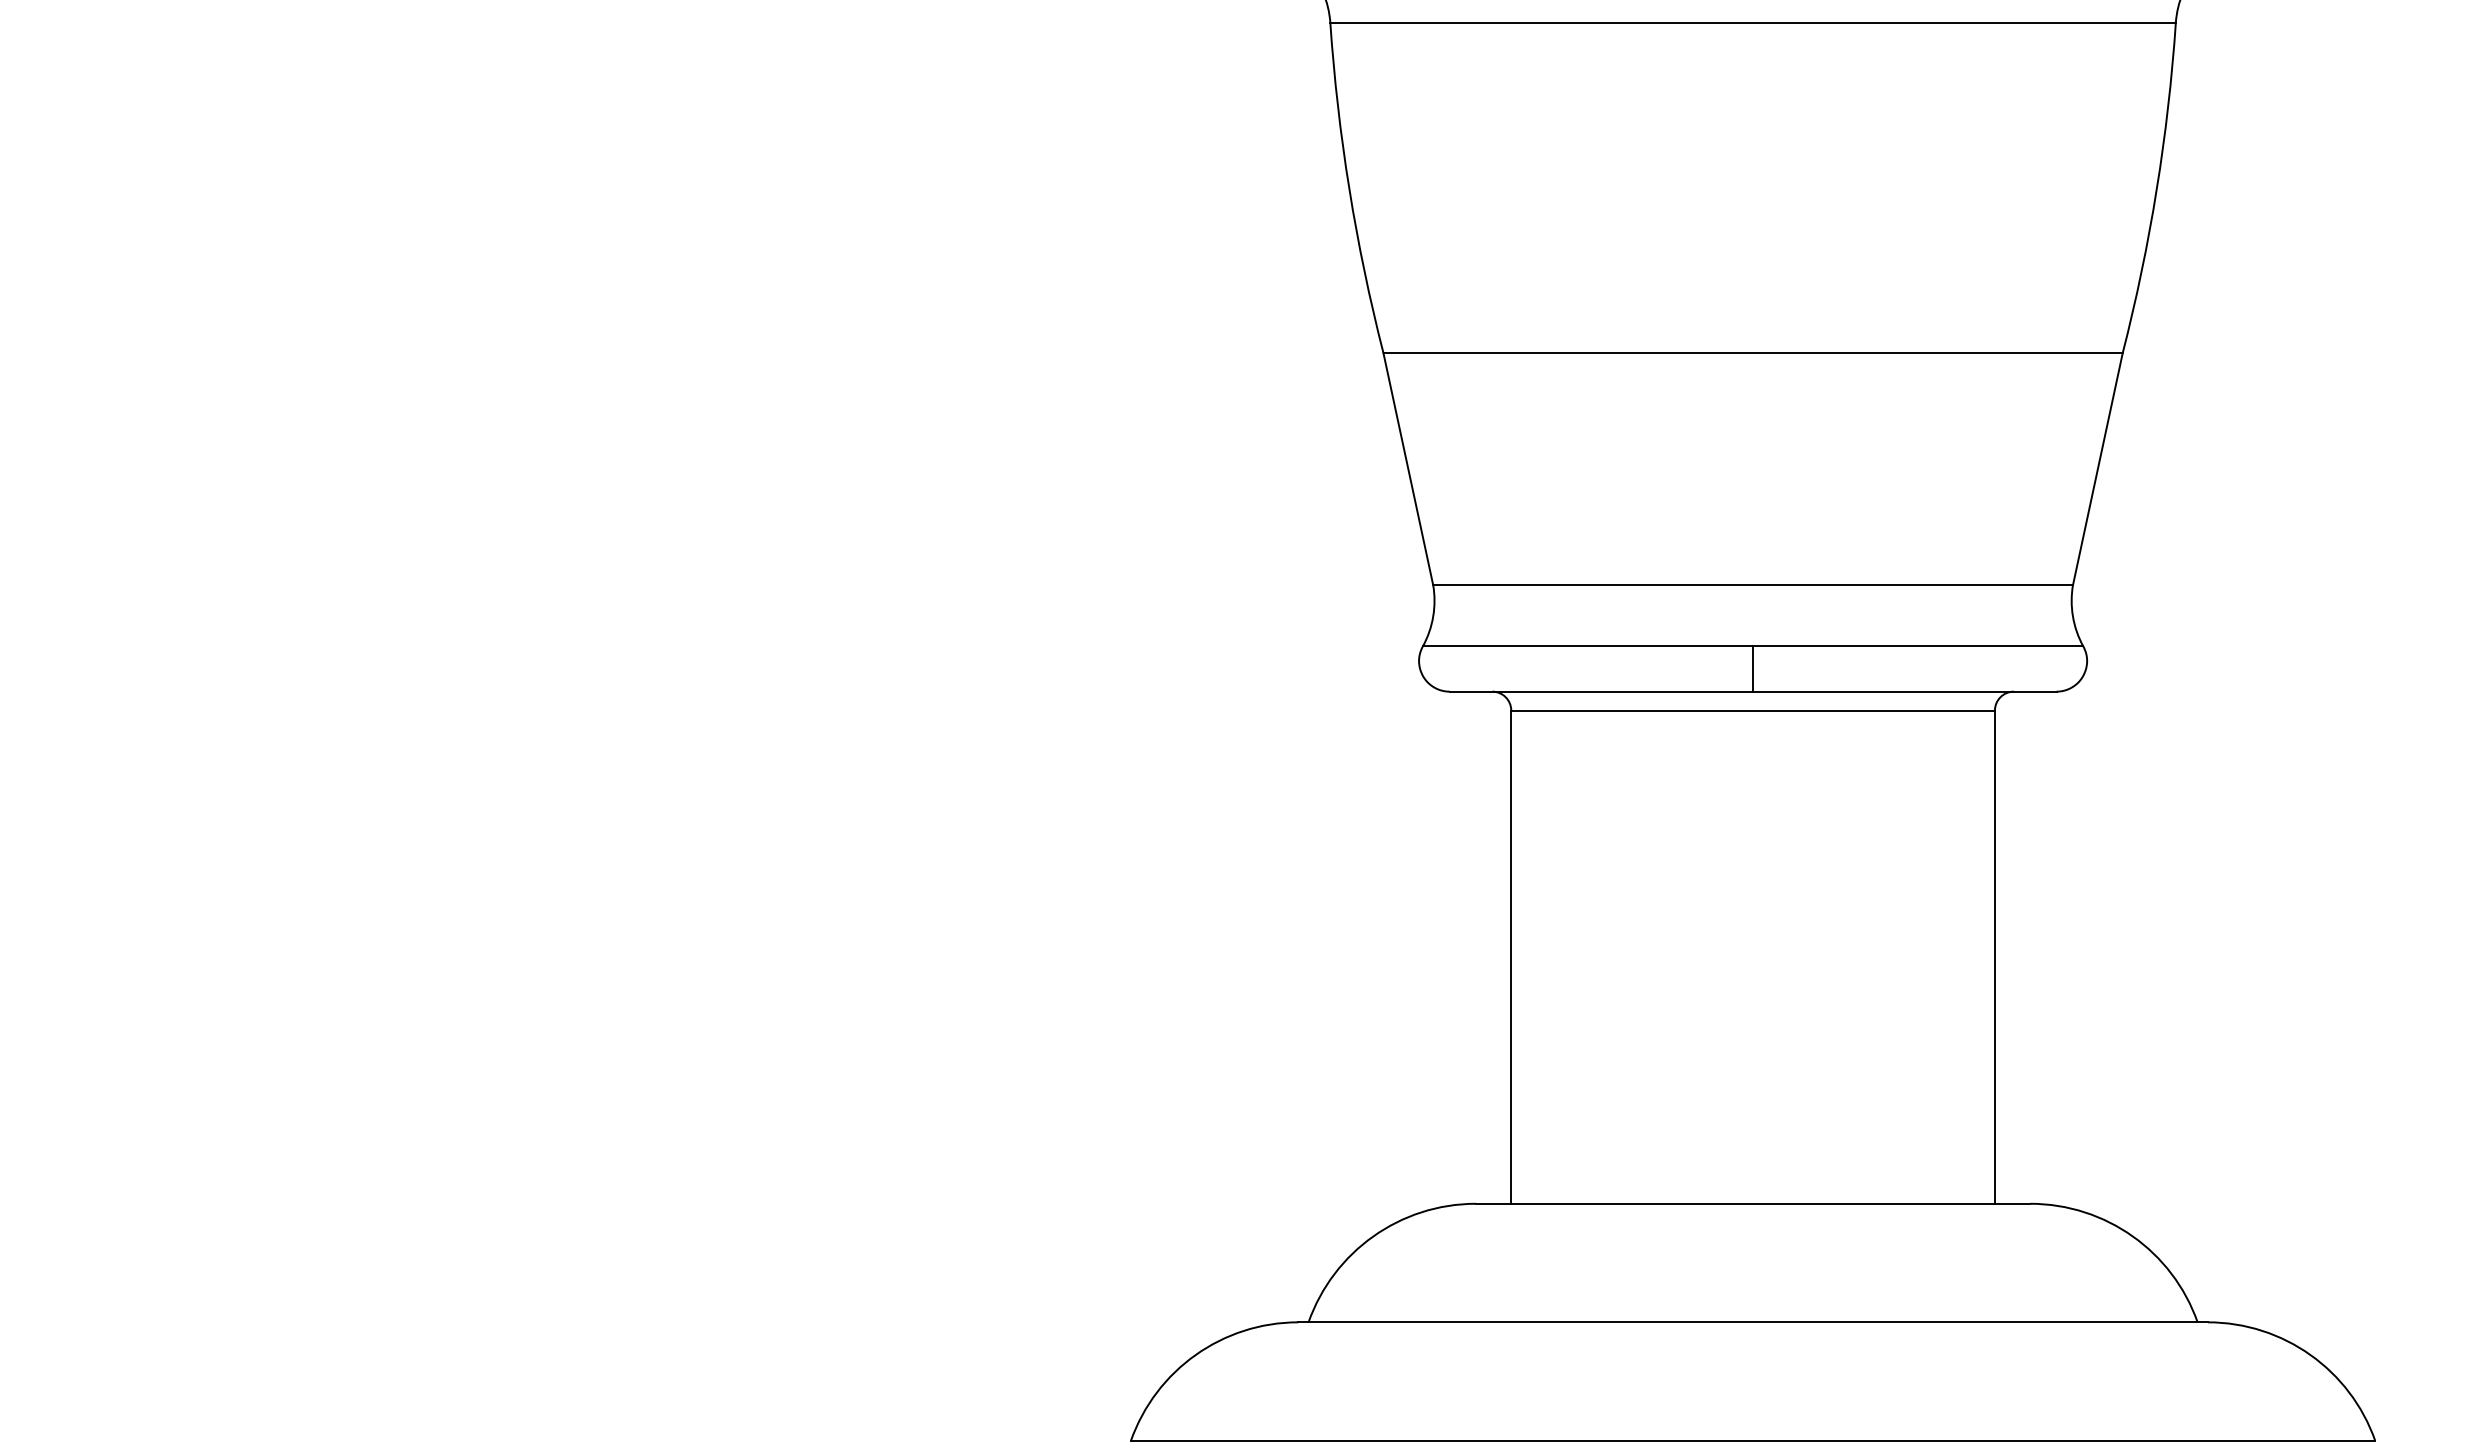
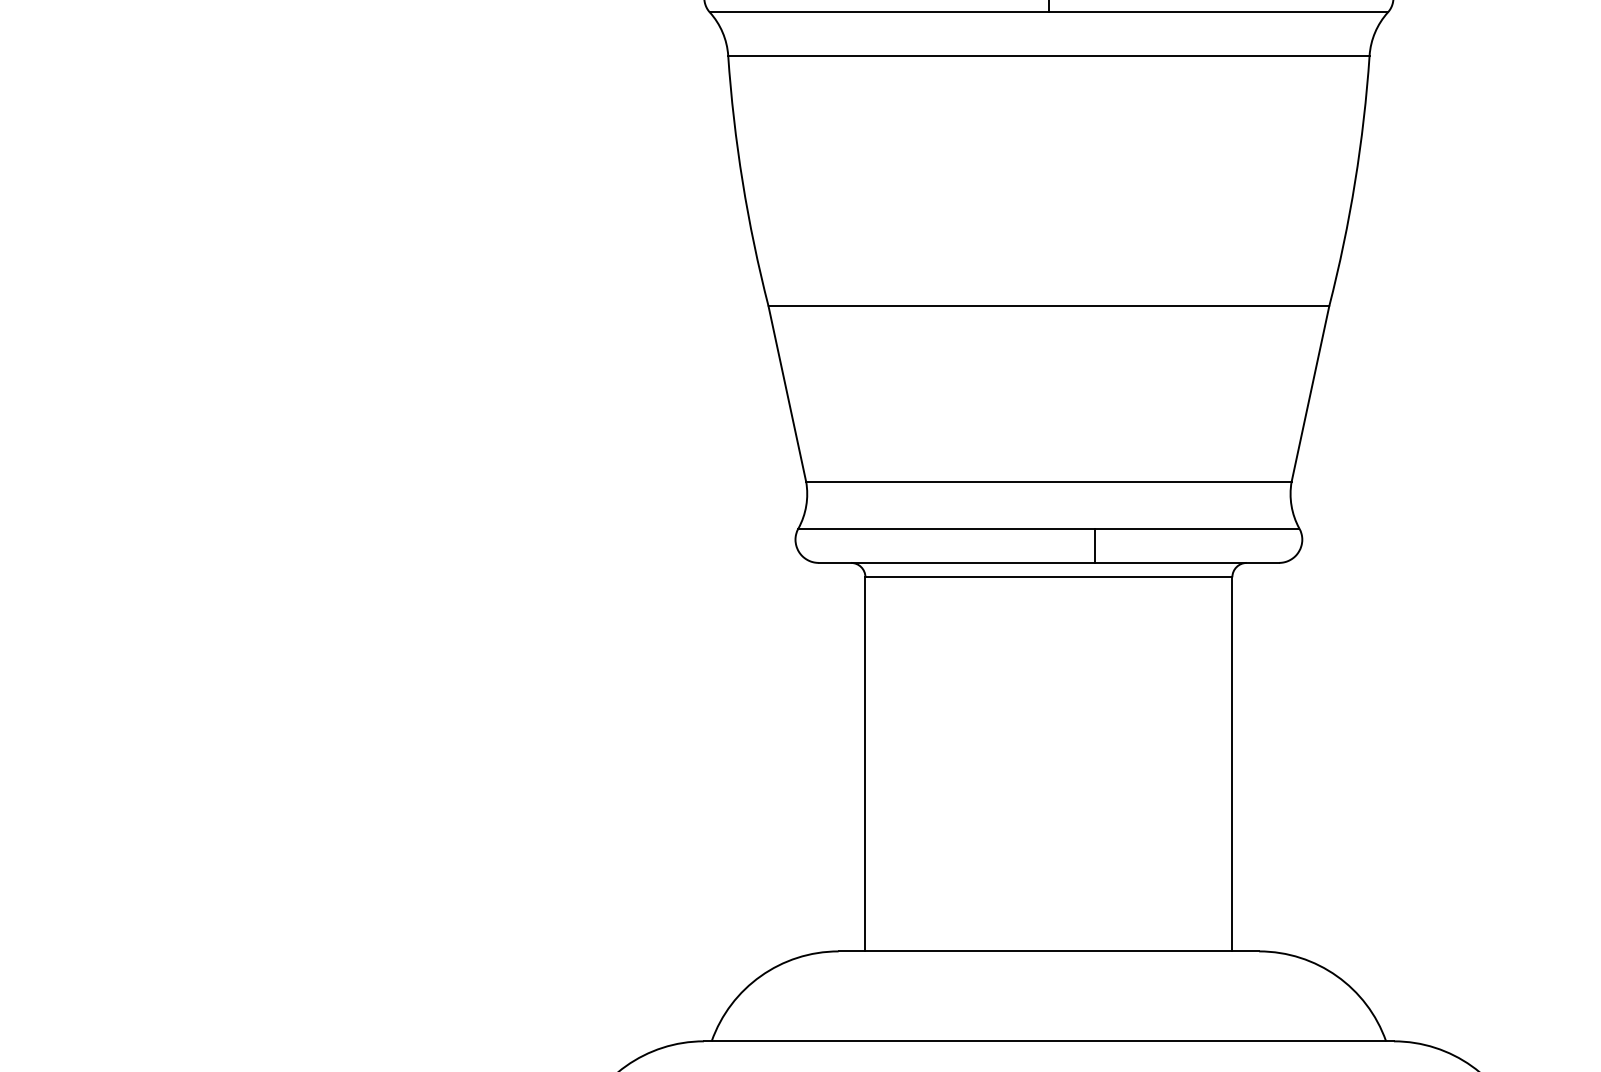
line: (1753, 668) -> (1095, 545), moved

